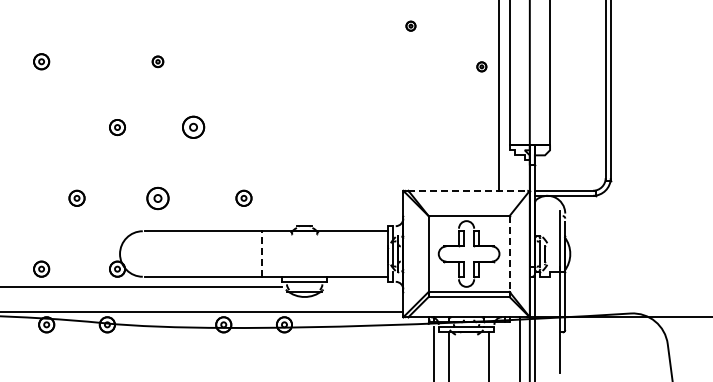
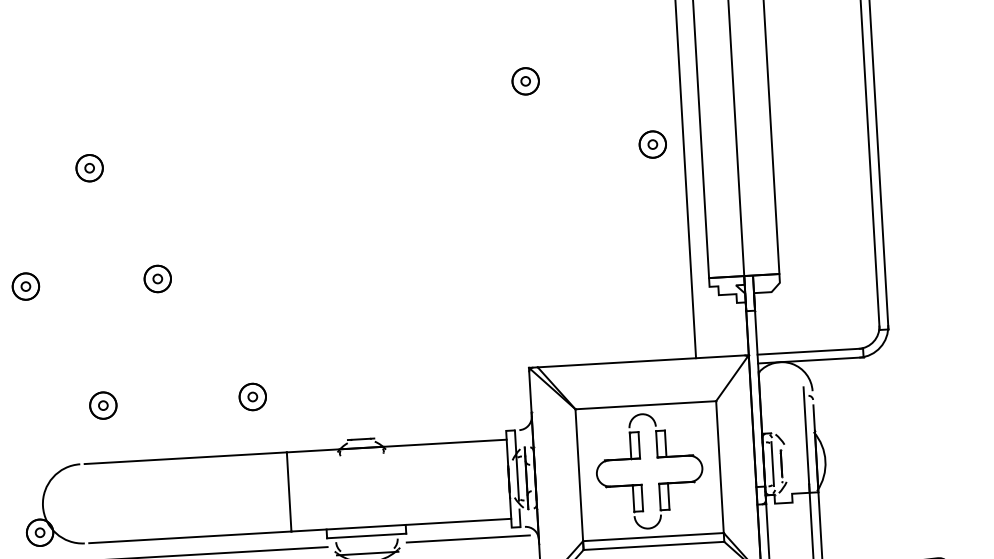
part: (410, 25) -> (524, 79), size x1.67
part: (157, 61) -> (88, 167), size x1.43
part: (481, 66) -> (652, 144), size x1.67
part: (192, 127) -> (156, 279), size x0.71
line: (469, 190) -> (643, 360), dashed -> solid
part: (157, 197) -> (102, 404), size x0.71
line: (261, 254) -> (288, 492), dashed -> solid
line: (509, 254) -> (719, 467), dashed -> solid
line: (362, 286) -> (467, 538), added

